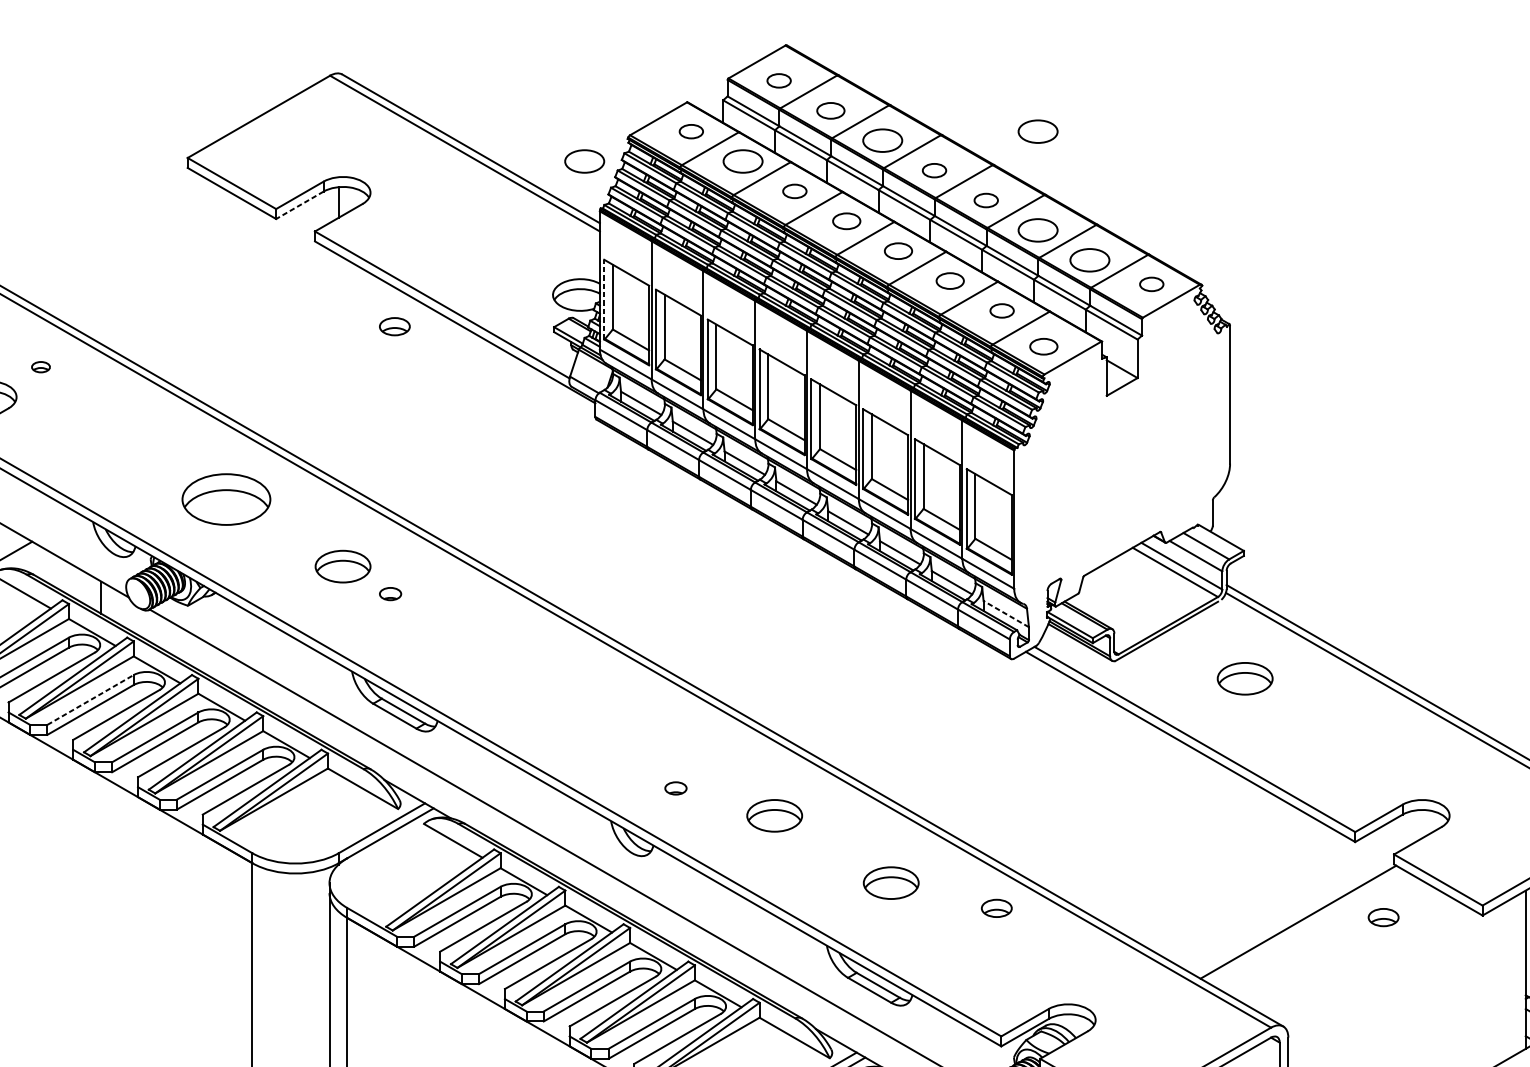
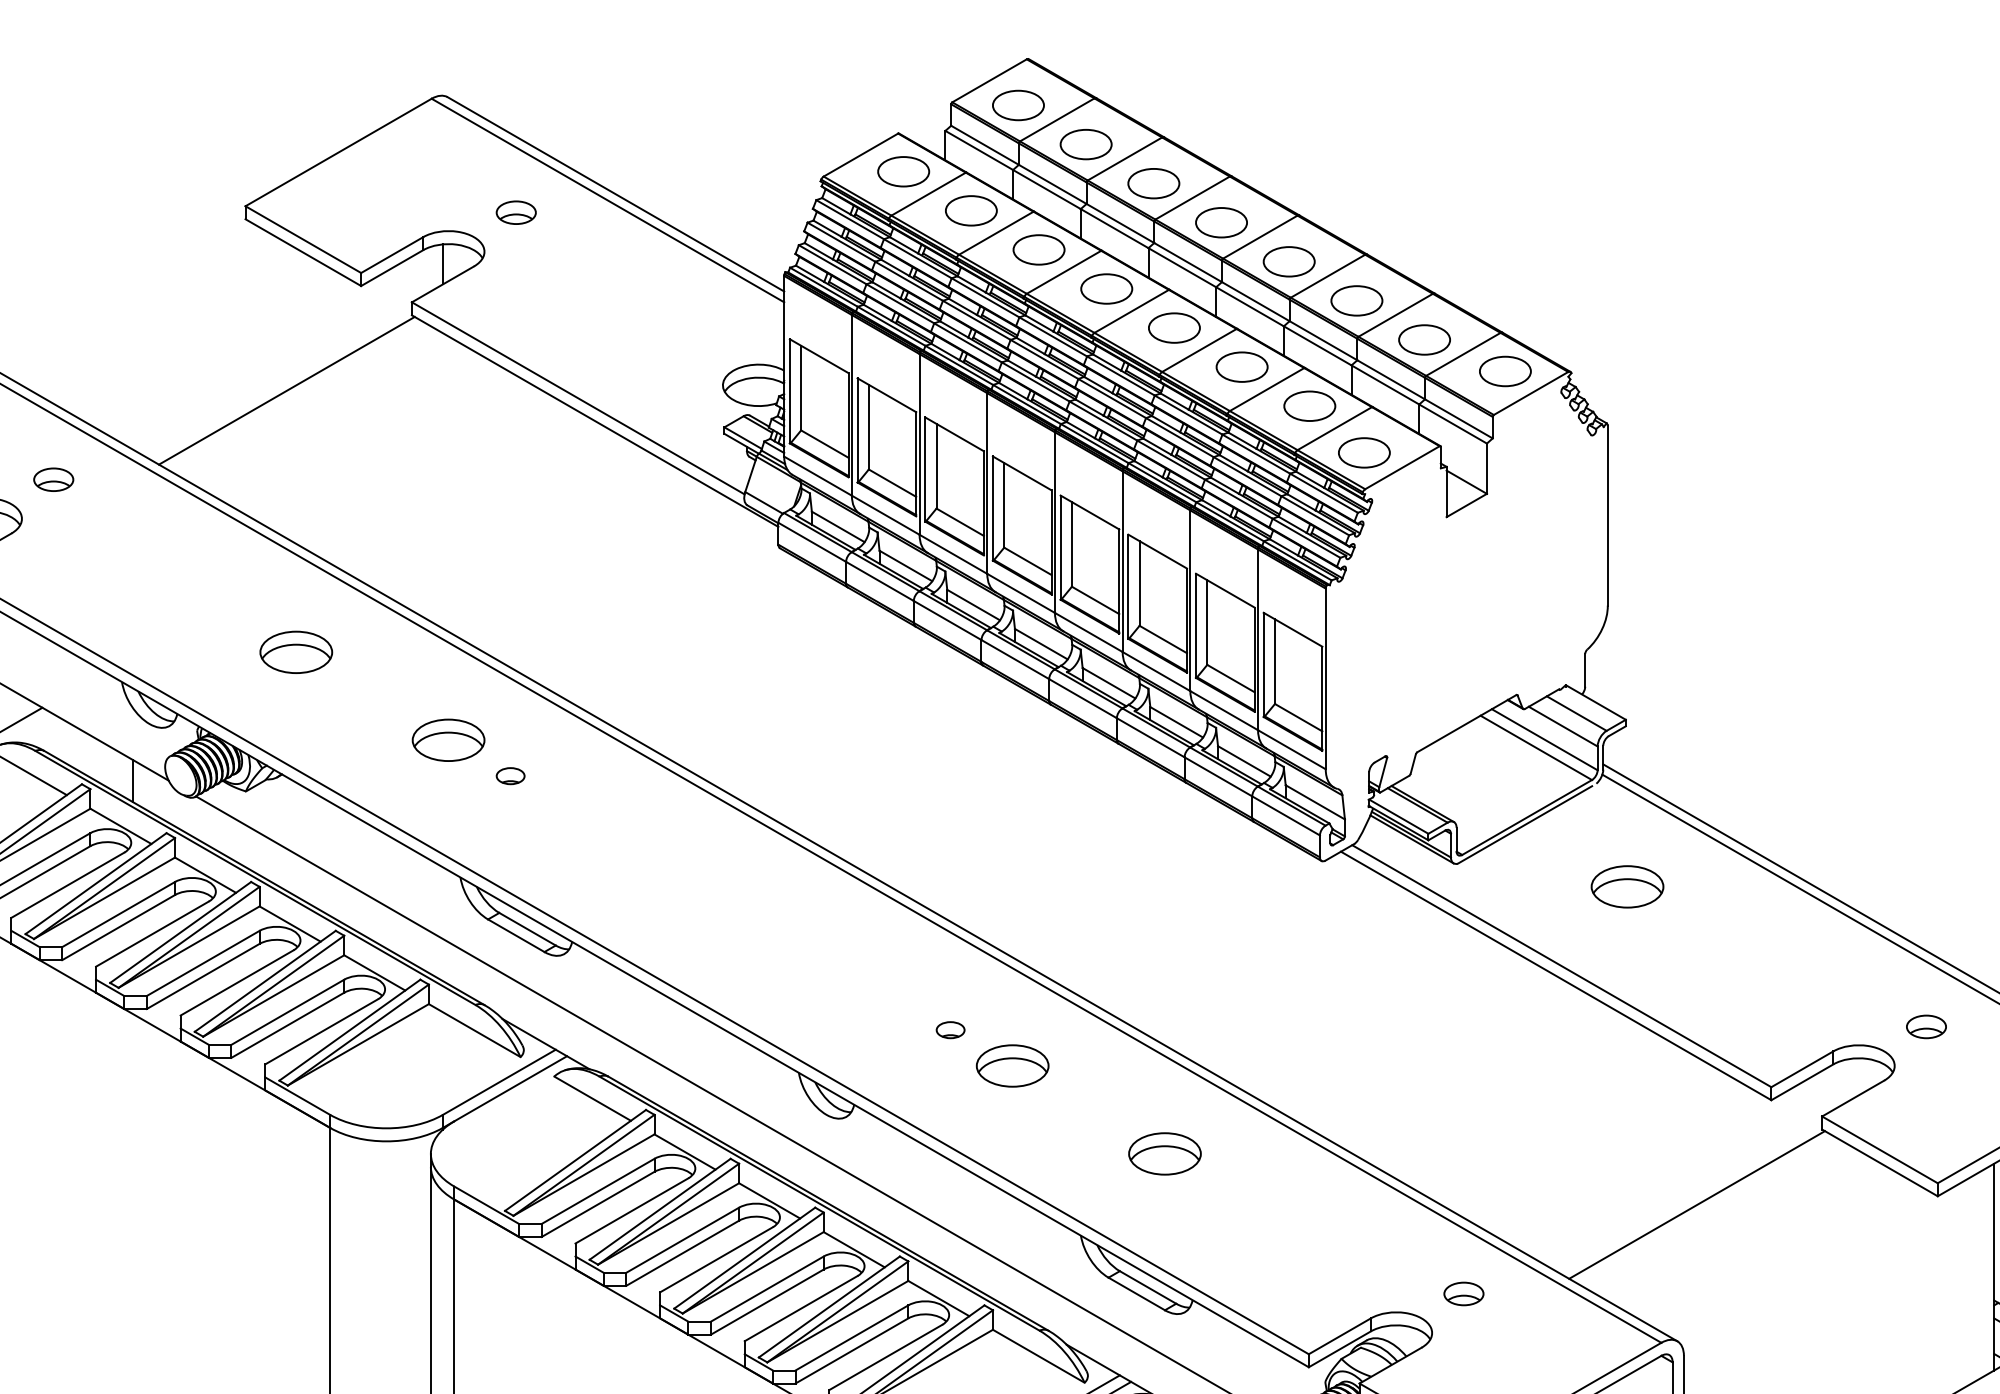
part: (779, 80) -> (1018, 105), size x1.67
part: (830, 110) -> (1085, 144), size x1.43
part: (691, 131) -> (903, 171), size x1.67
part: (1037, 131) -> (1356, 171), removed
part: (584, 161) -> (764, 210), removed
part: (934, 170) -> (1221, 222), size x1.67
part: (794, 191) -> (1038, 249), size x1.67
part: (985, 200) -> (1288, 261), size x1.67
line: (300, 205) -> (392, 268), dashed -> solid
part: (846, 220) -> (1106, 288), size x1.43
part: (898, 250) -> (1174, 327), size x1.43
part: (949, 280) -> (1241, 366), size x1.43
part: (1151, 284) -> (1505, 371), size x1.67
line: (219, 298) -> (286, 390), added
line: (603, 298) -> (789, 390), dashed -> solid
part: (1001, 310) -> (1309, 405), size x1.67
part: (394, 326) -> (515, 212), moved
part: (1043, 346) -> (1364, 452), size x1.43
part: (40, 367) -> (53, 479), size x1.67
part: (226, 498) -> (296, 651), size x0.62
line: (1005, 614) -> (1314, 802), dashed -> solid
line: (91, 699) -> (119, 914), dashed -> solid
part: (675, 788) -> (950, 1030), moved
part: (996, 908) -> (1463, 1293), moved
part: (1383, 917) -> (1926, 1026), moved

